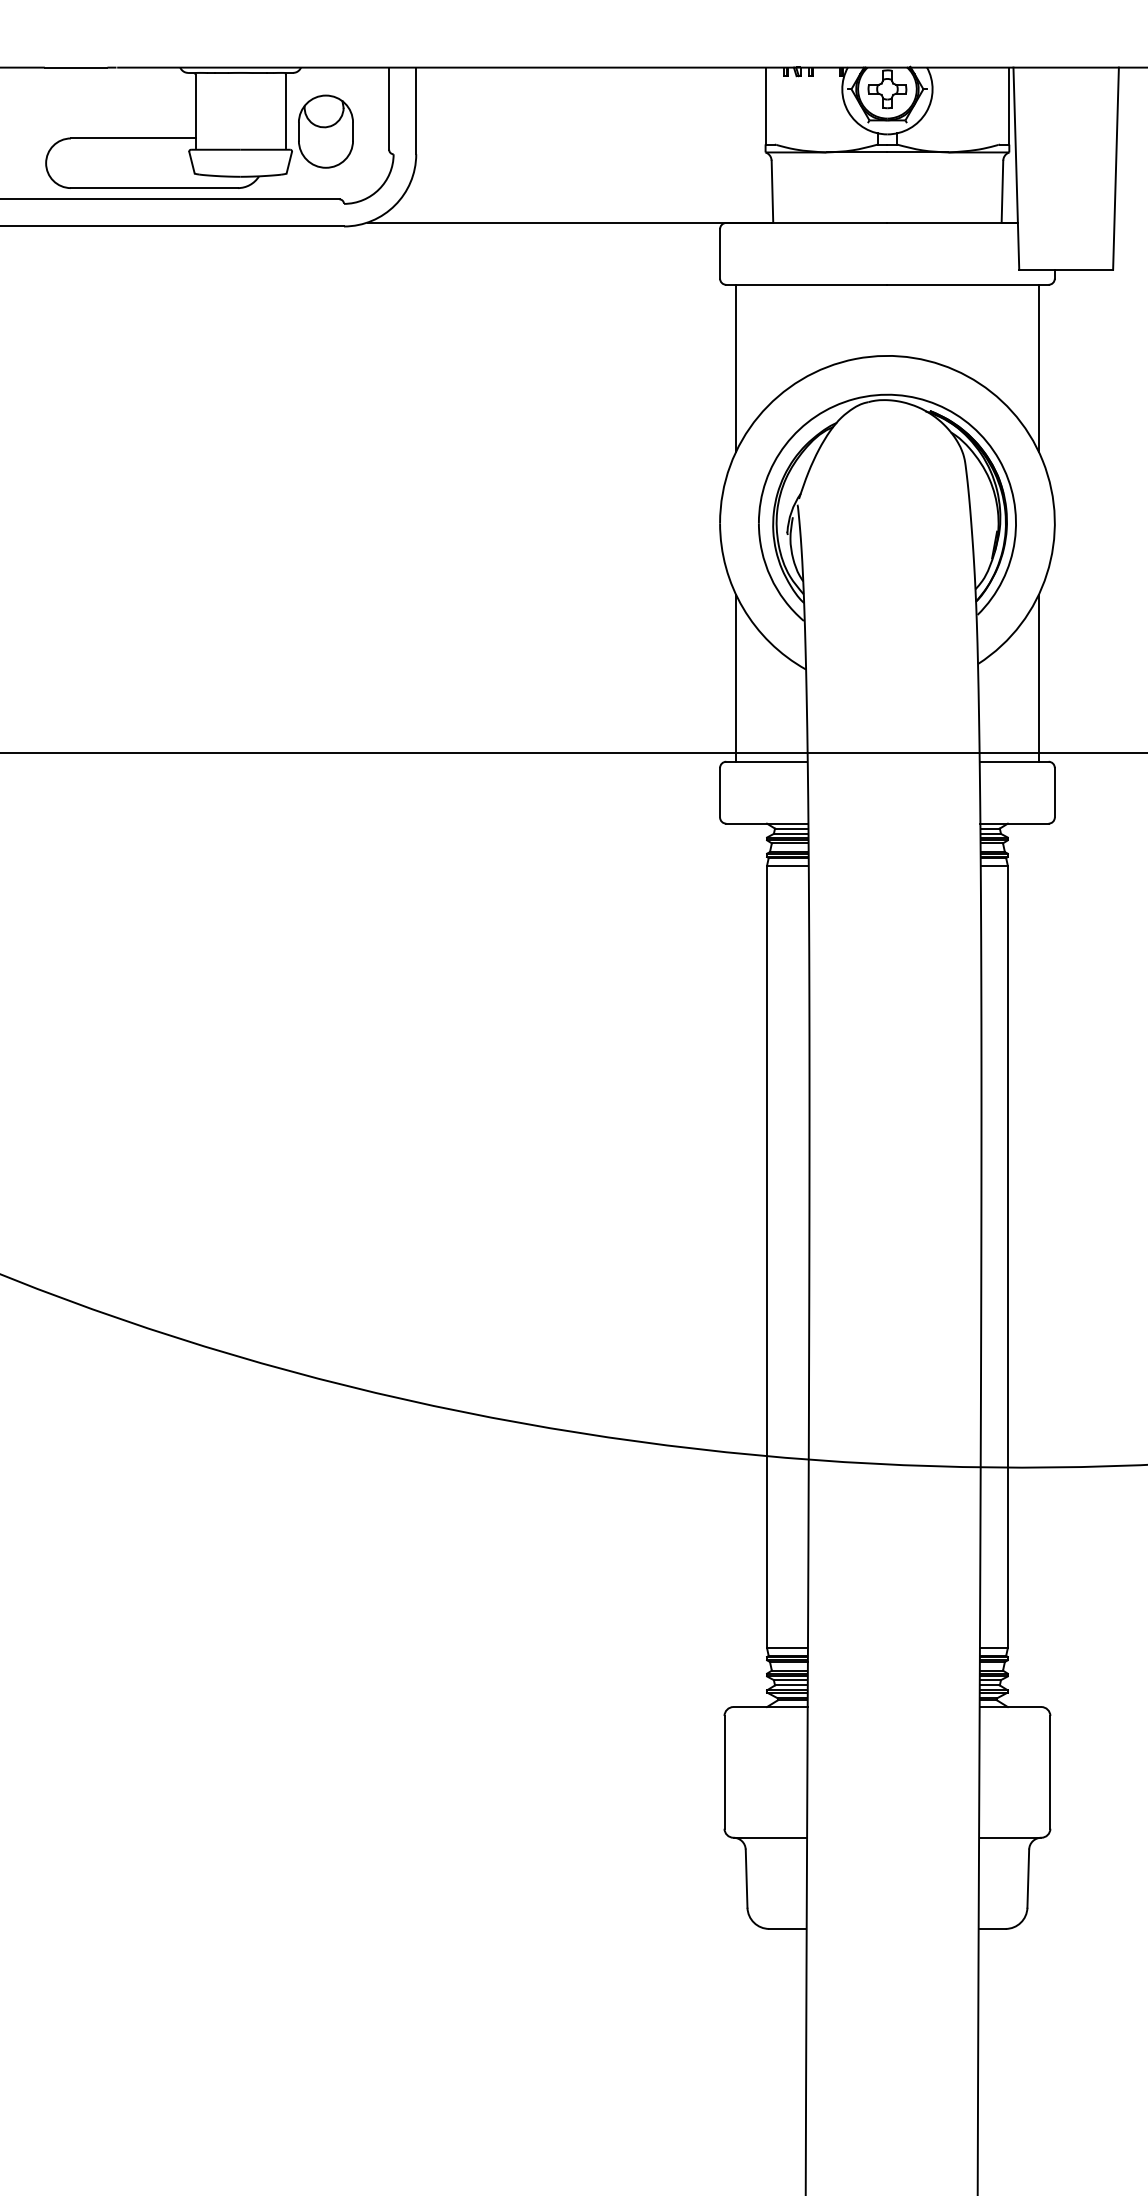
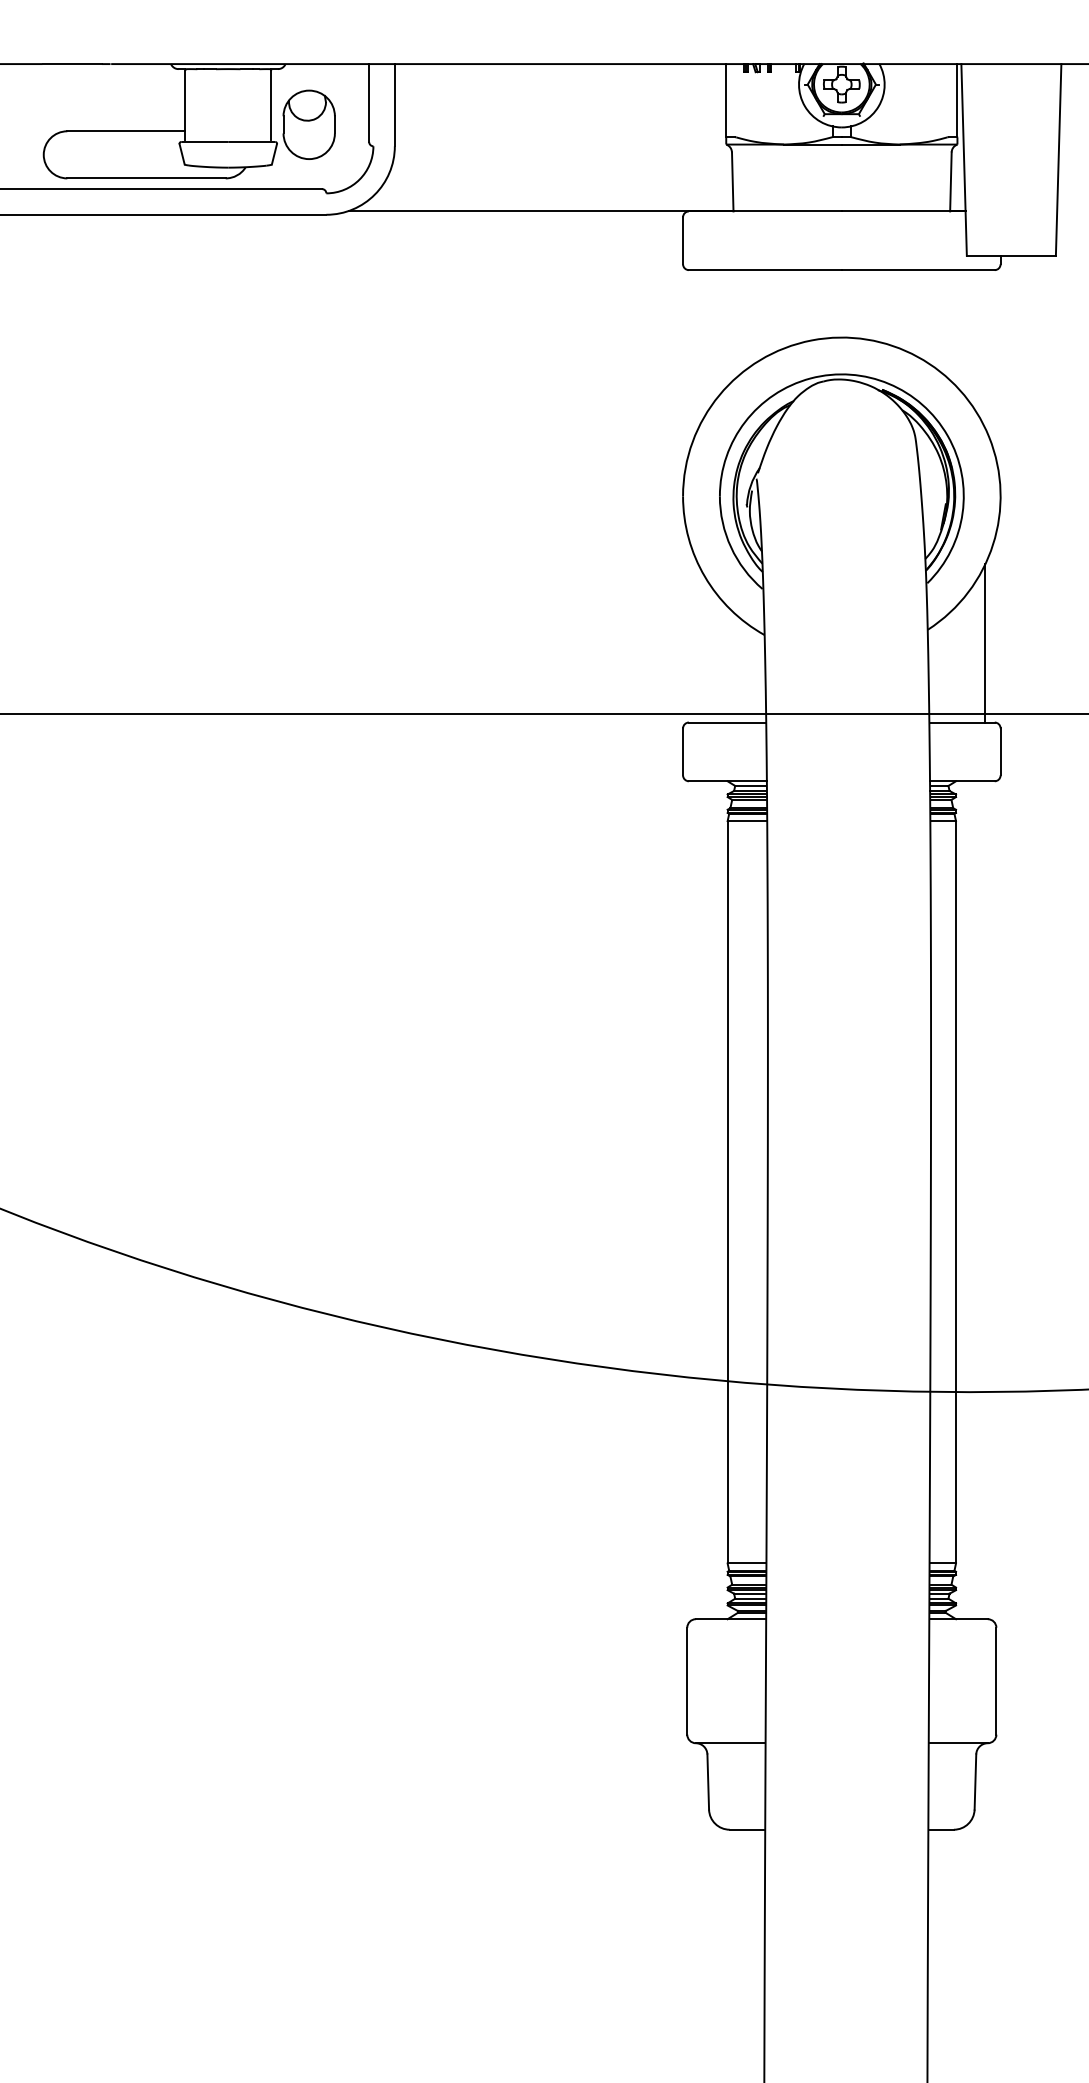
line: (736, 368) -> (698, 349), removed
line: (1038, 368) -> (985, 349), removed
line: (736, 678) -> (698, 643), removed

